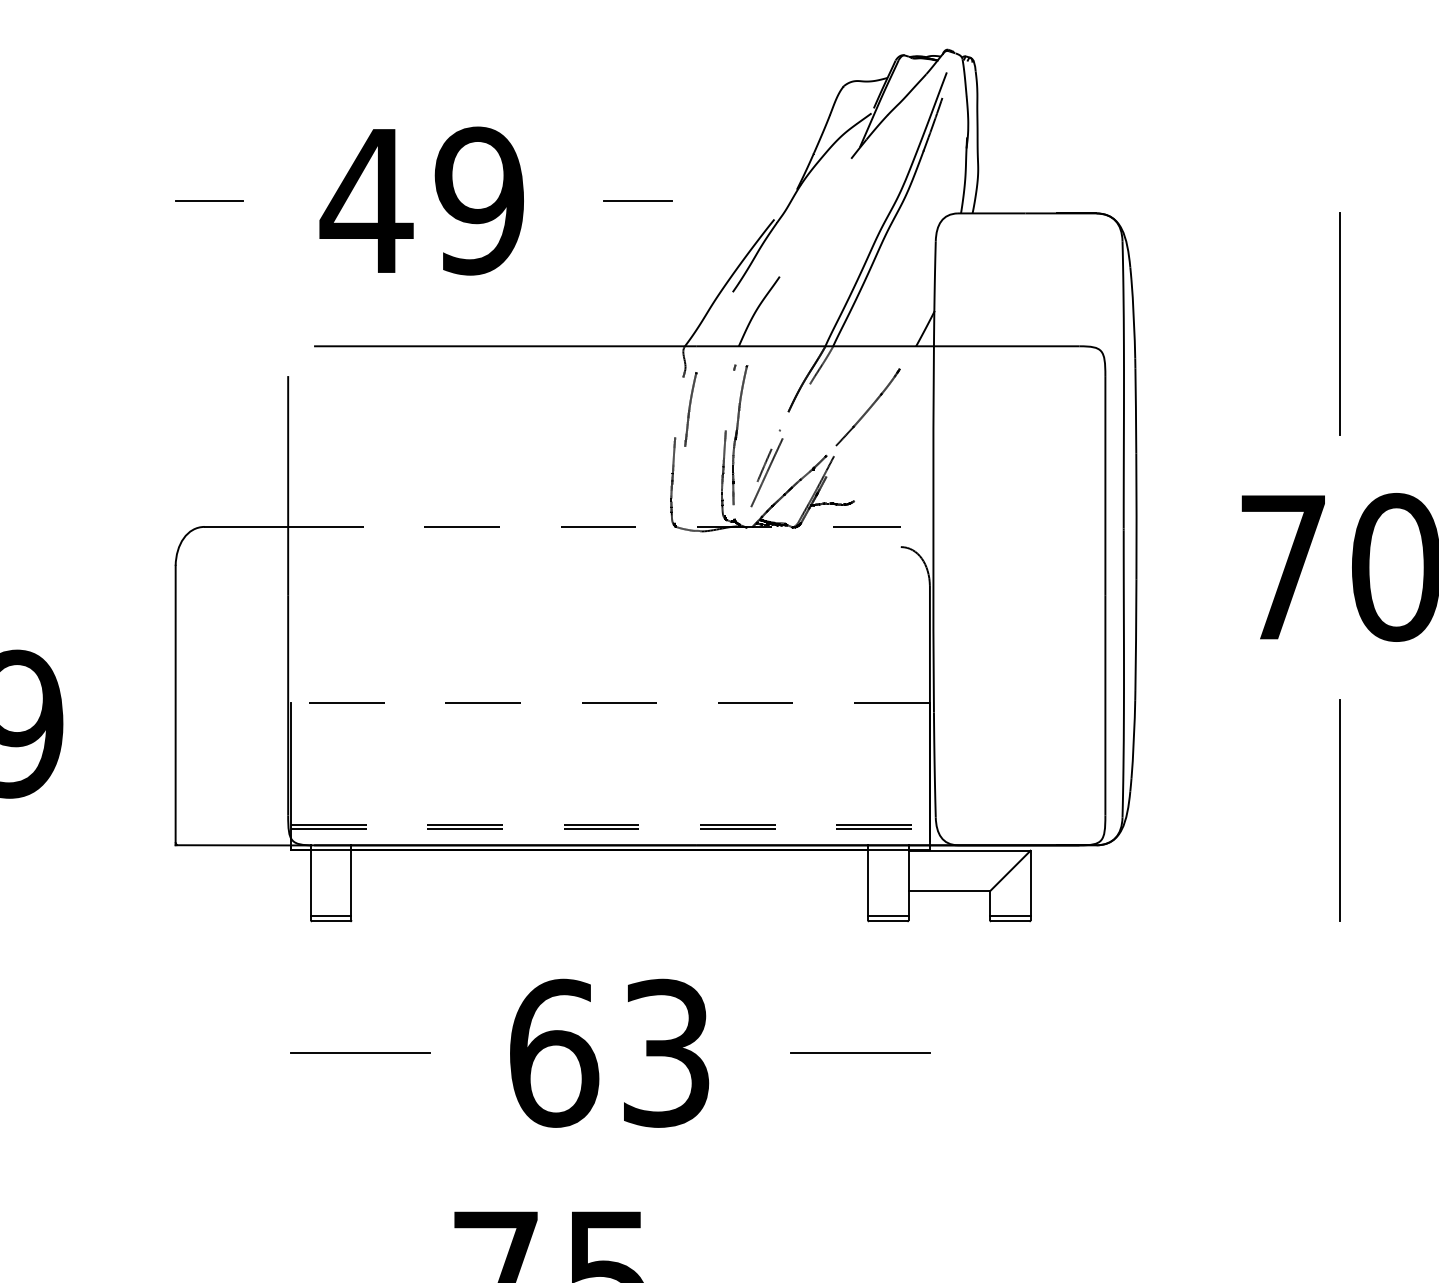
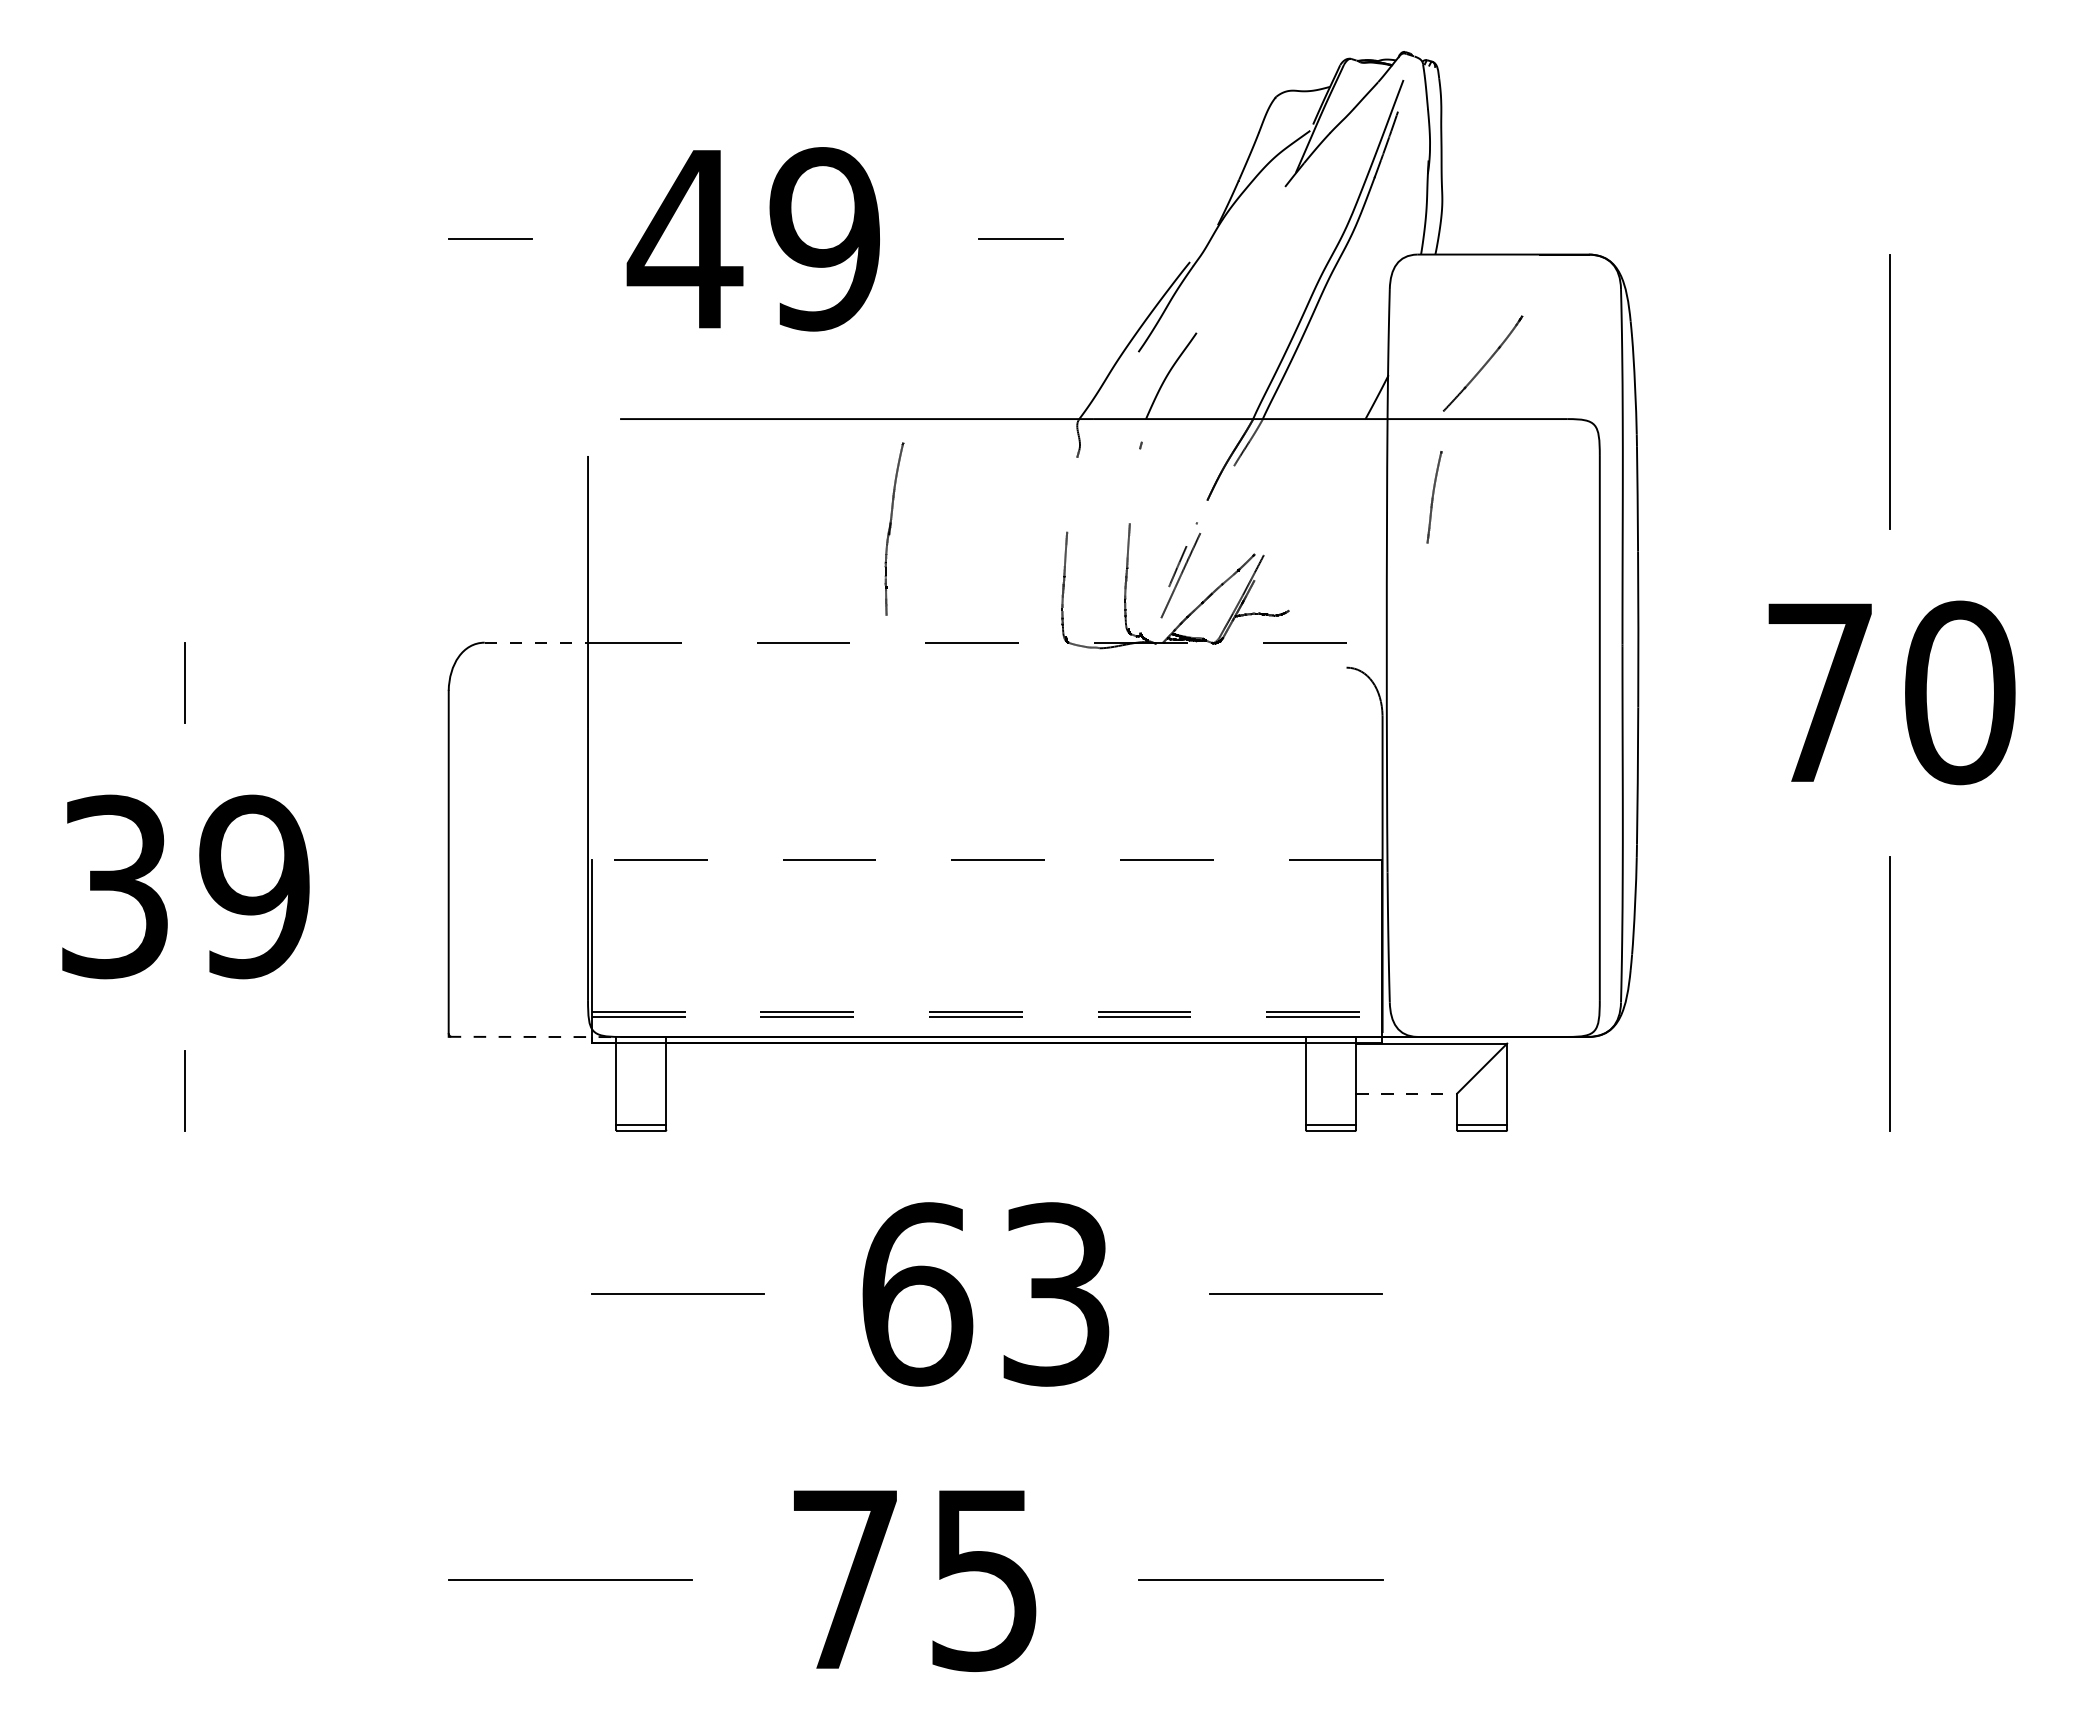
part: (867, 407) -> (1482, 363), moved
curve: (689, 409) -> (1433, 497), moved
part: (740, 434) -> (894, 528), moved
line: (246, 526) -> (536, 642), solid -> dashed
line: (243, 844) -> (532, 1036), solid -> dashed
line: (949, 891) -> (1406, 1093), solid -> dashed

